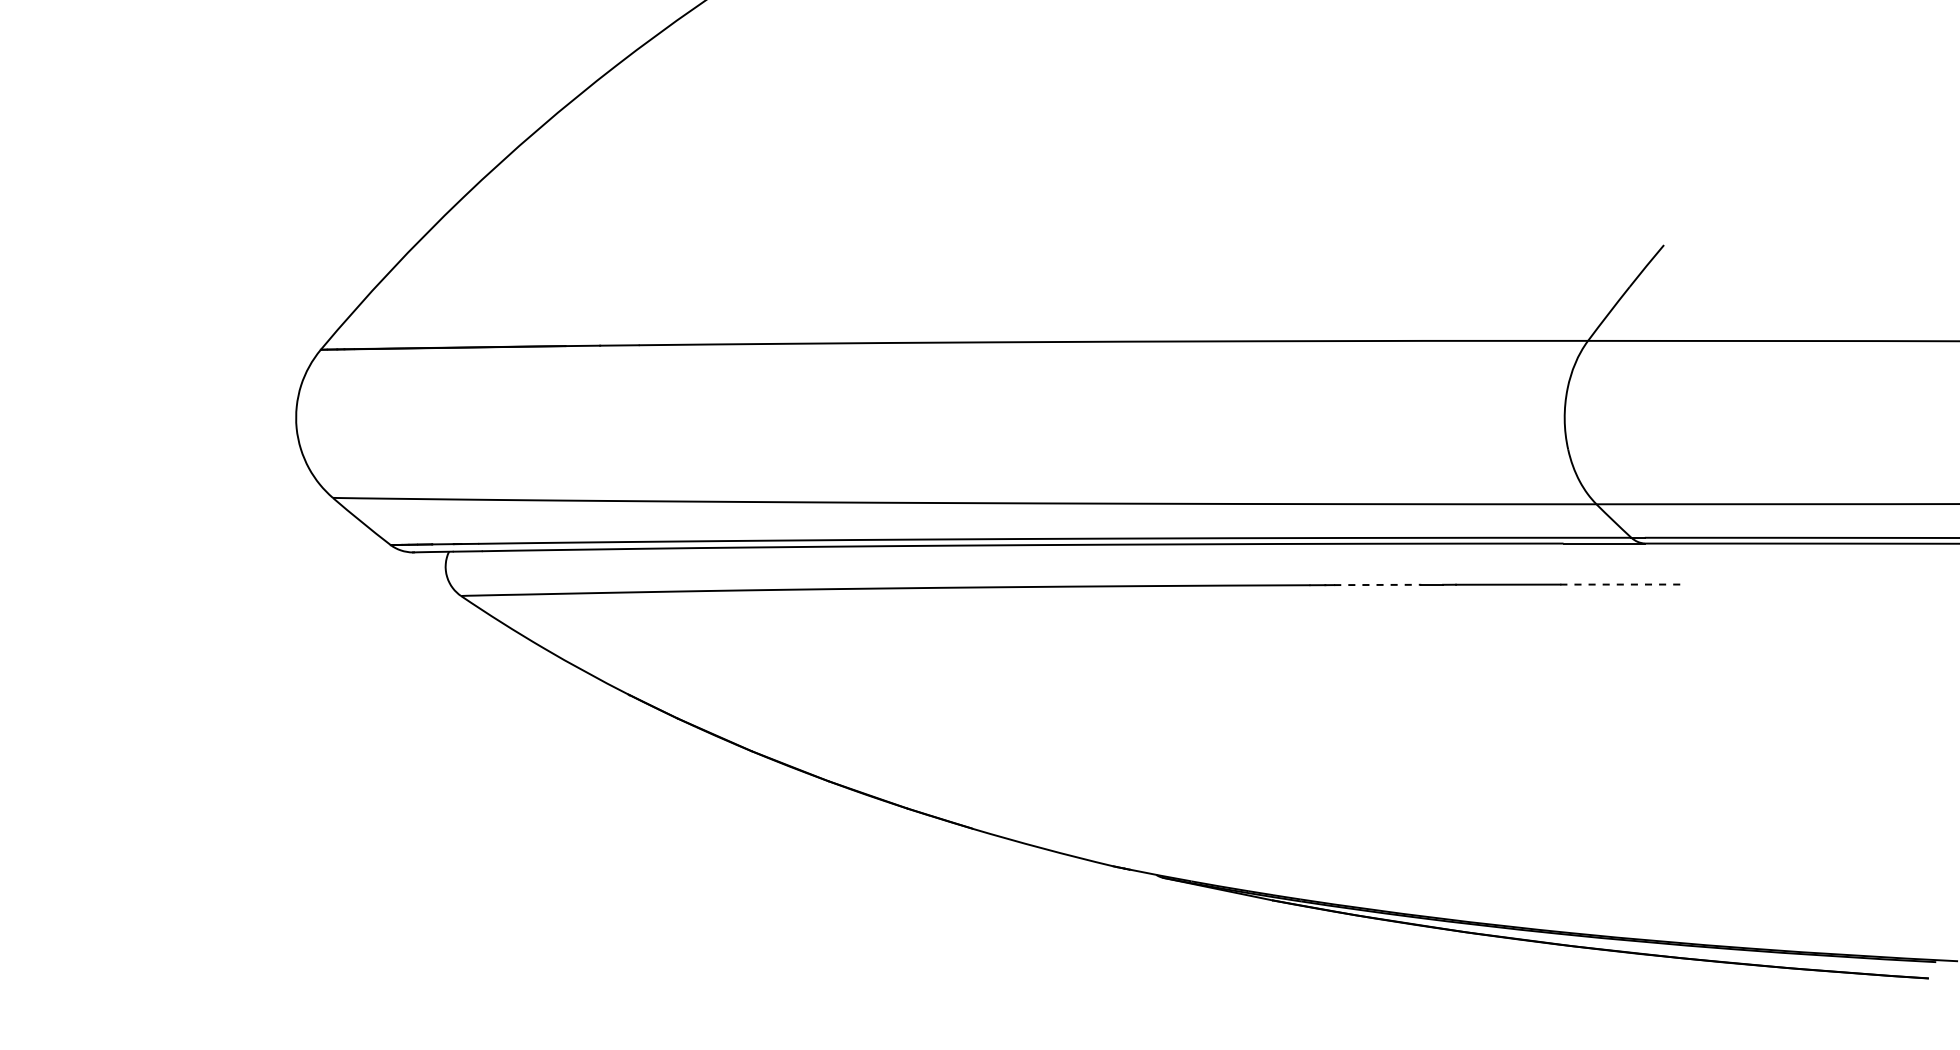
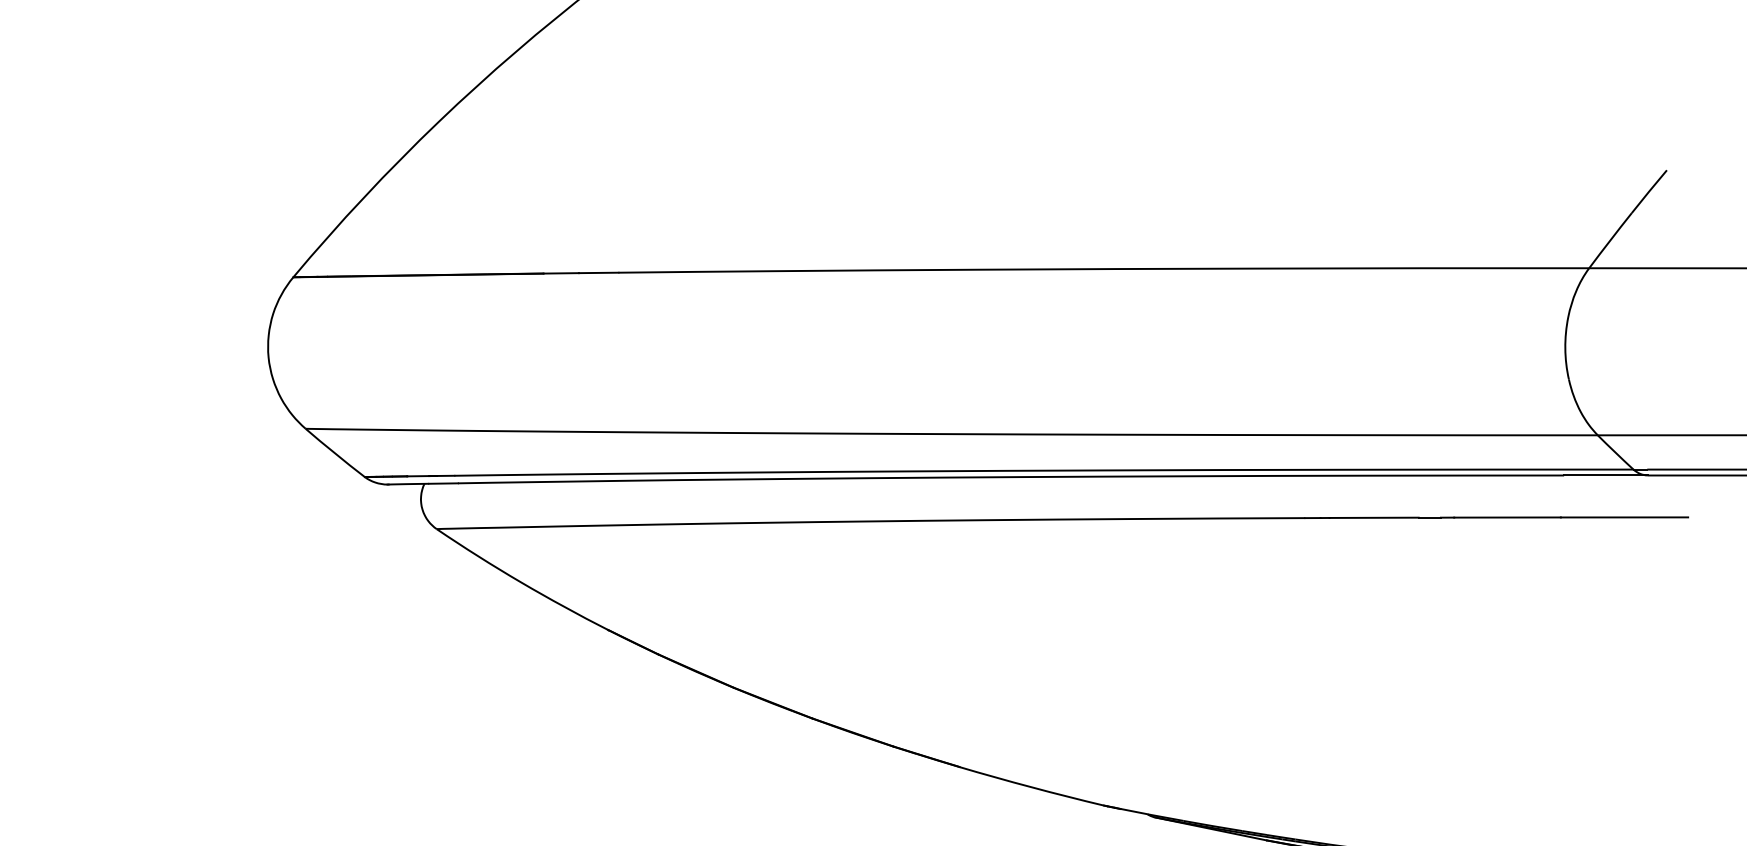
line: (1377, 584) -> (1373, 517), dashed -> solid
line: (1623, 584) -> (1625, 517), dashed -> solid

